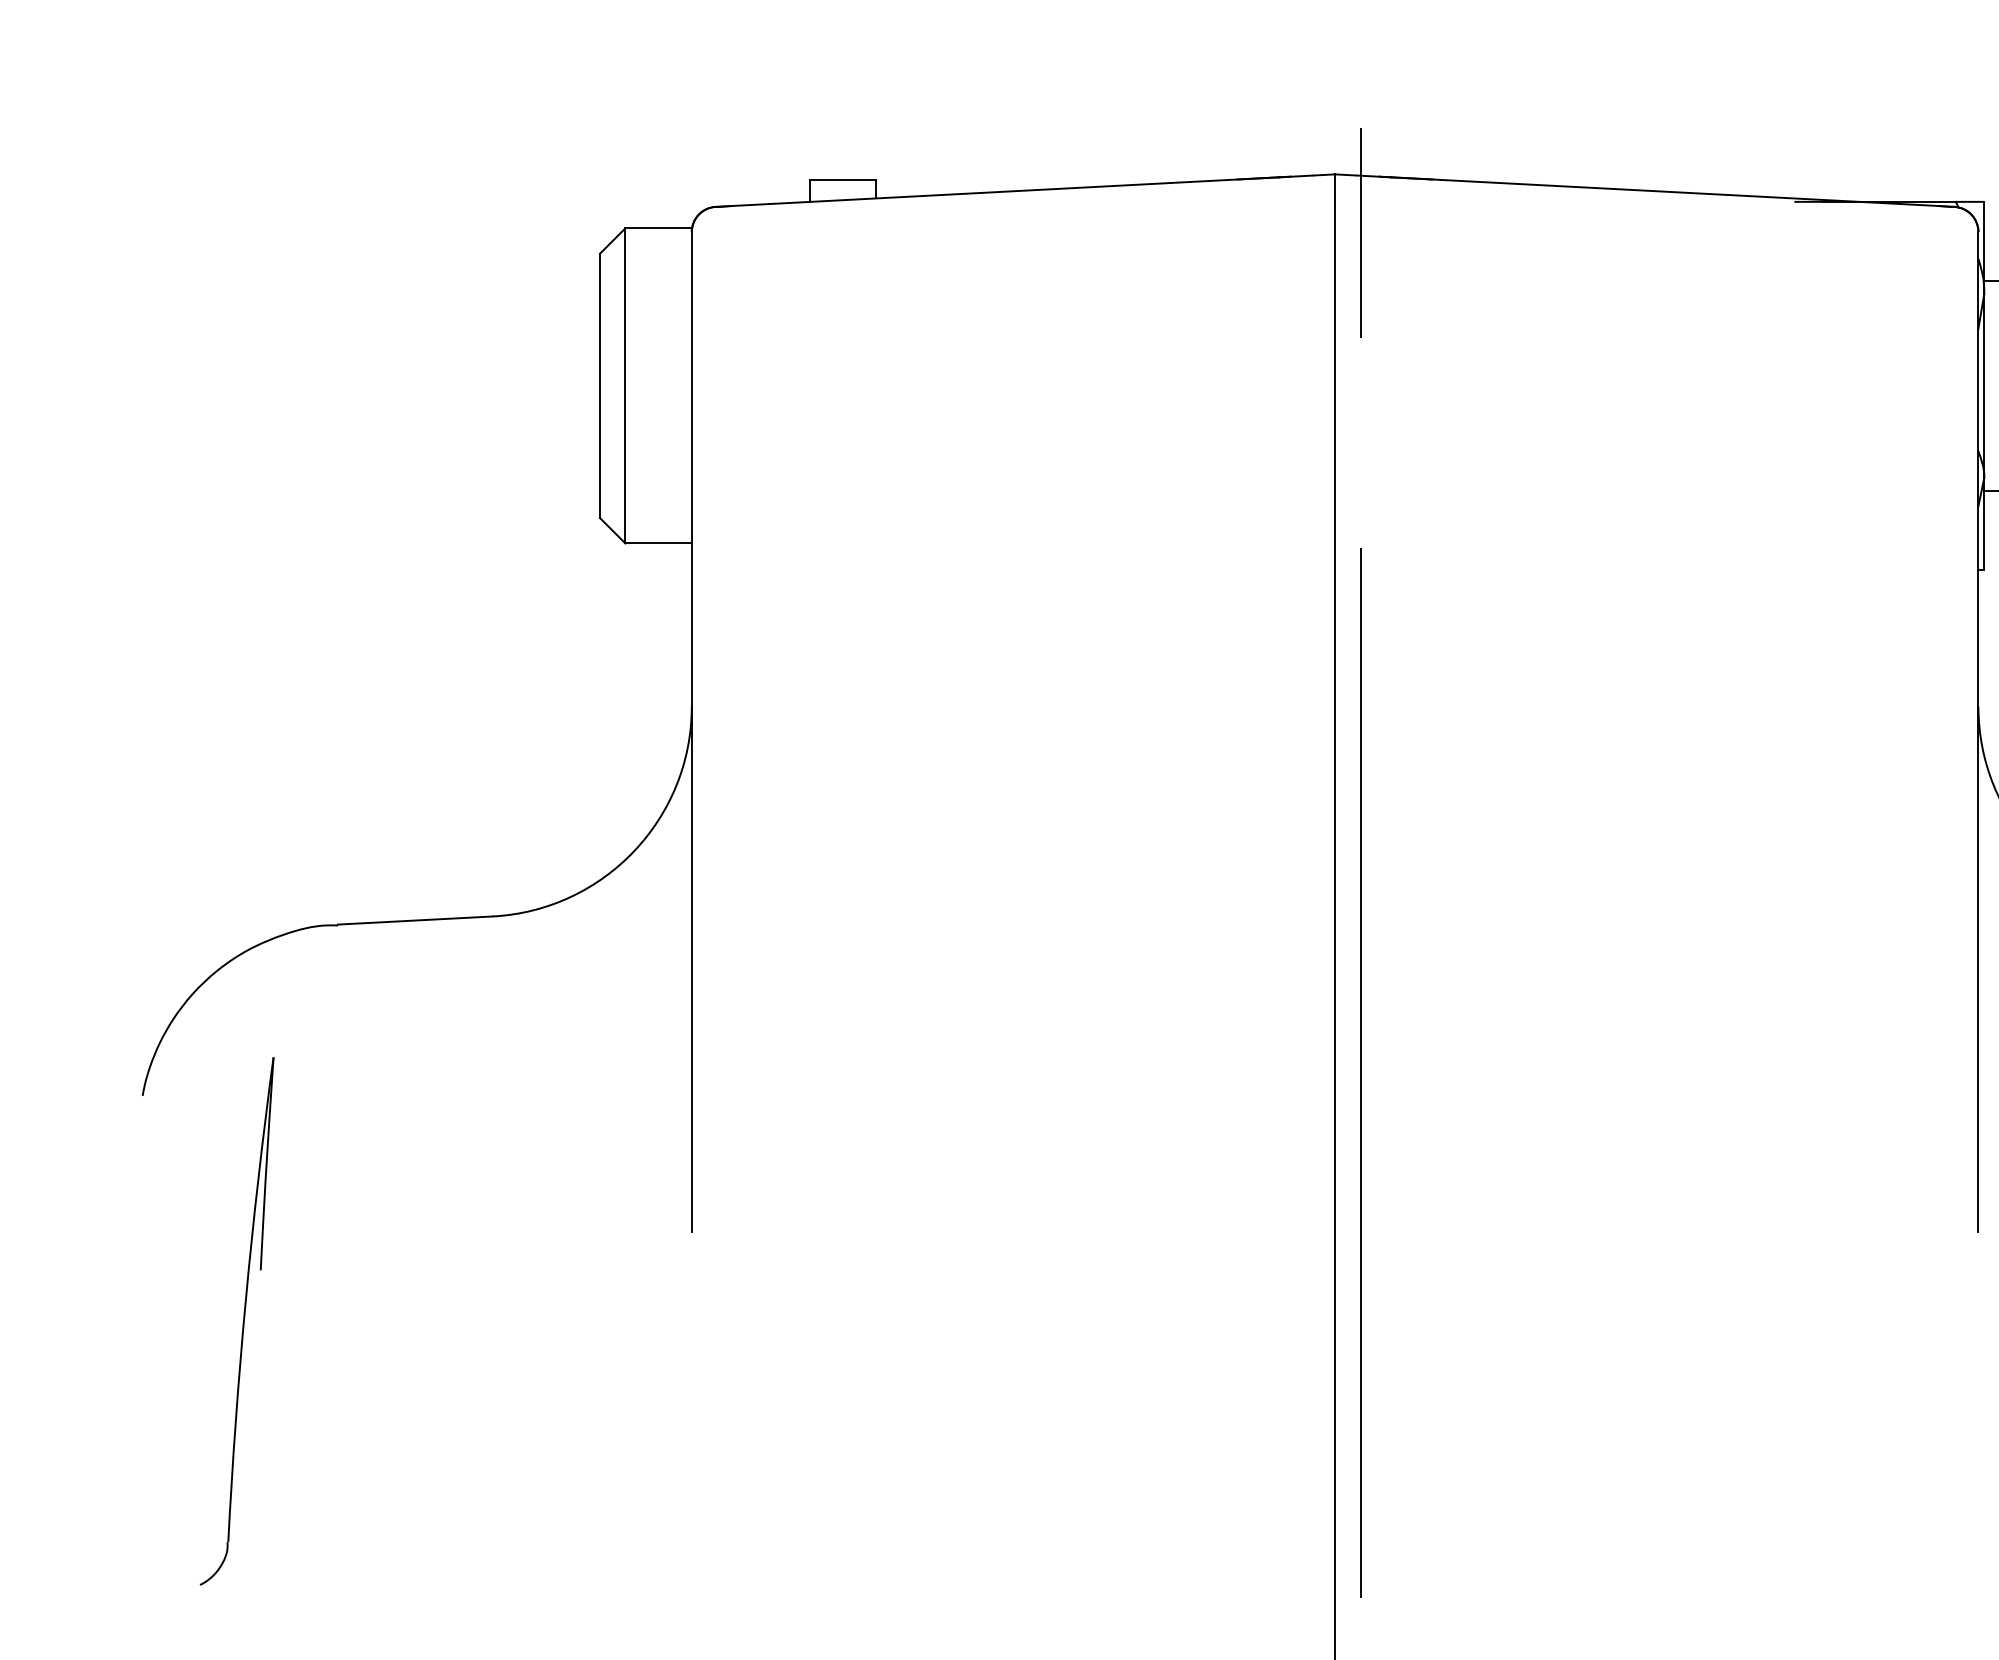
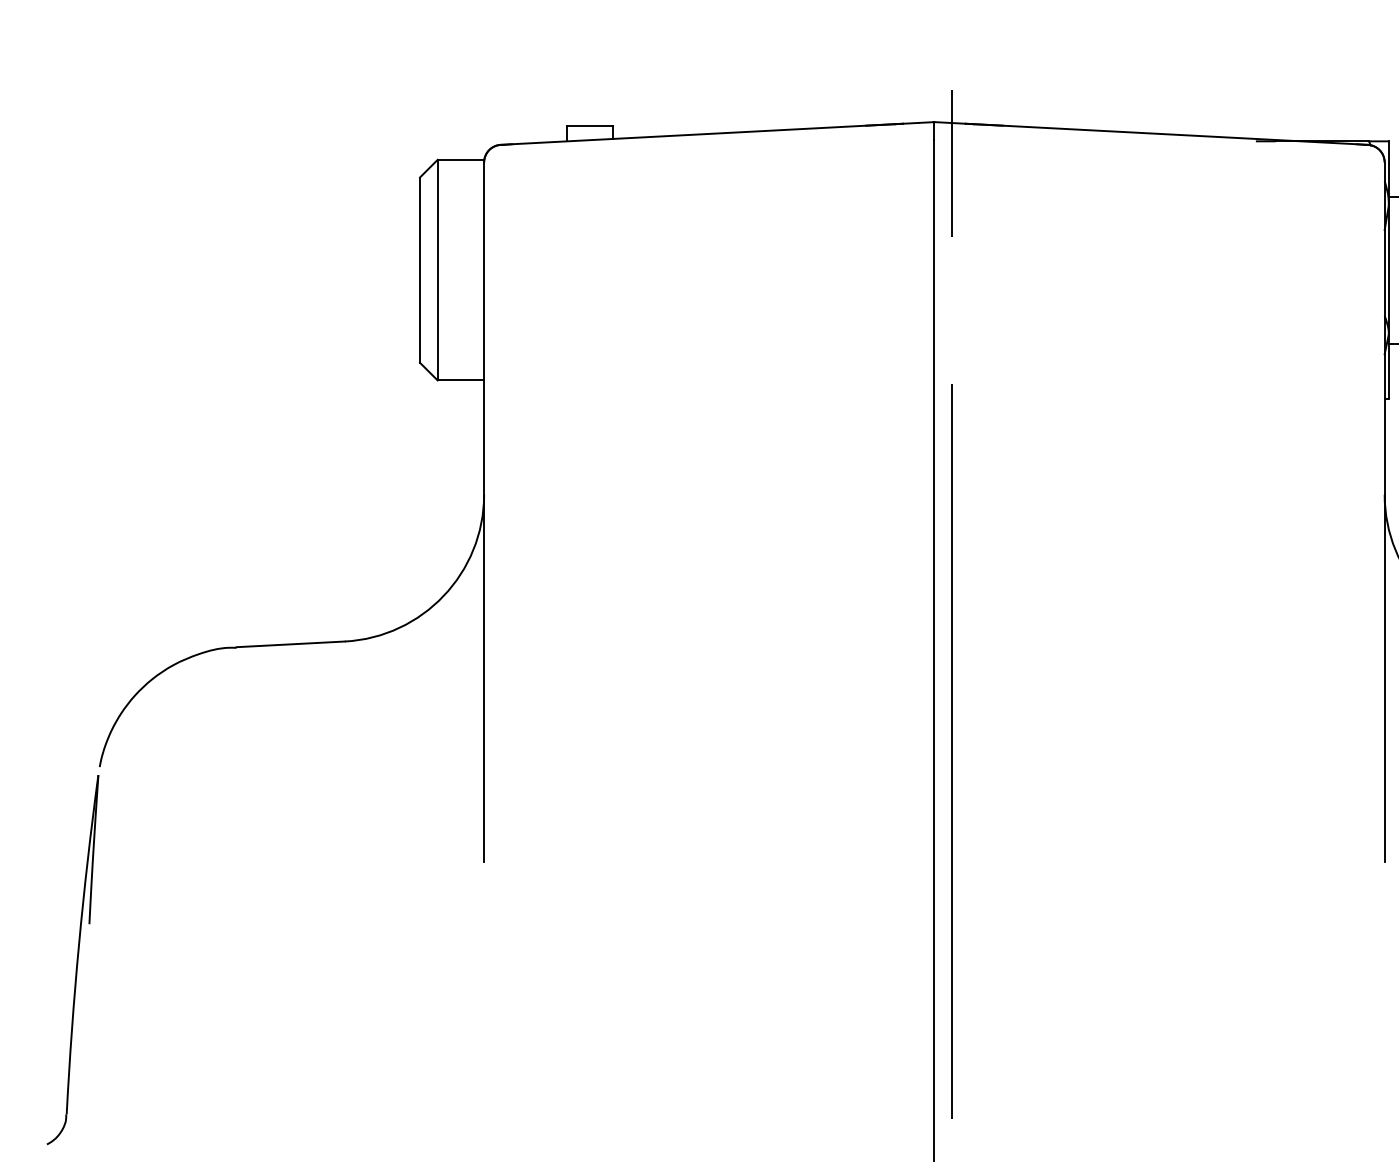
part: (236, 1322) -> (72, 960), moved

